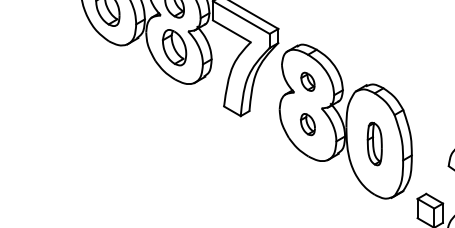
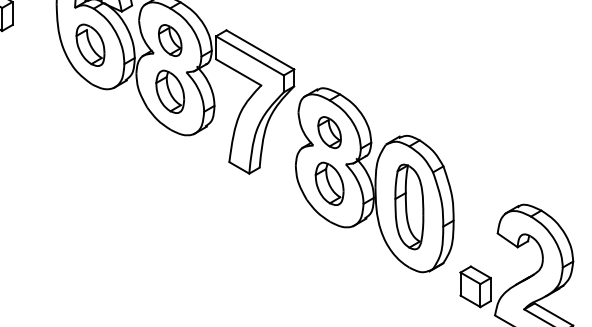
part: (307, 81) -> (329, 132), size x1.43
part: (307, 124) -> (329, 183), size x1.67
part: (374, 143) -> (409, 206), size x1.67

